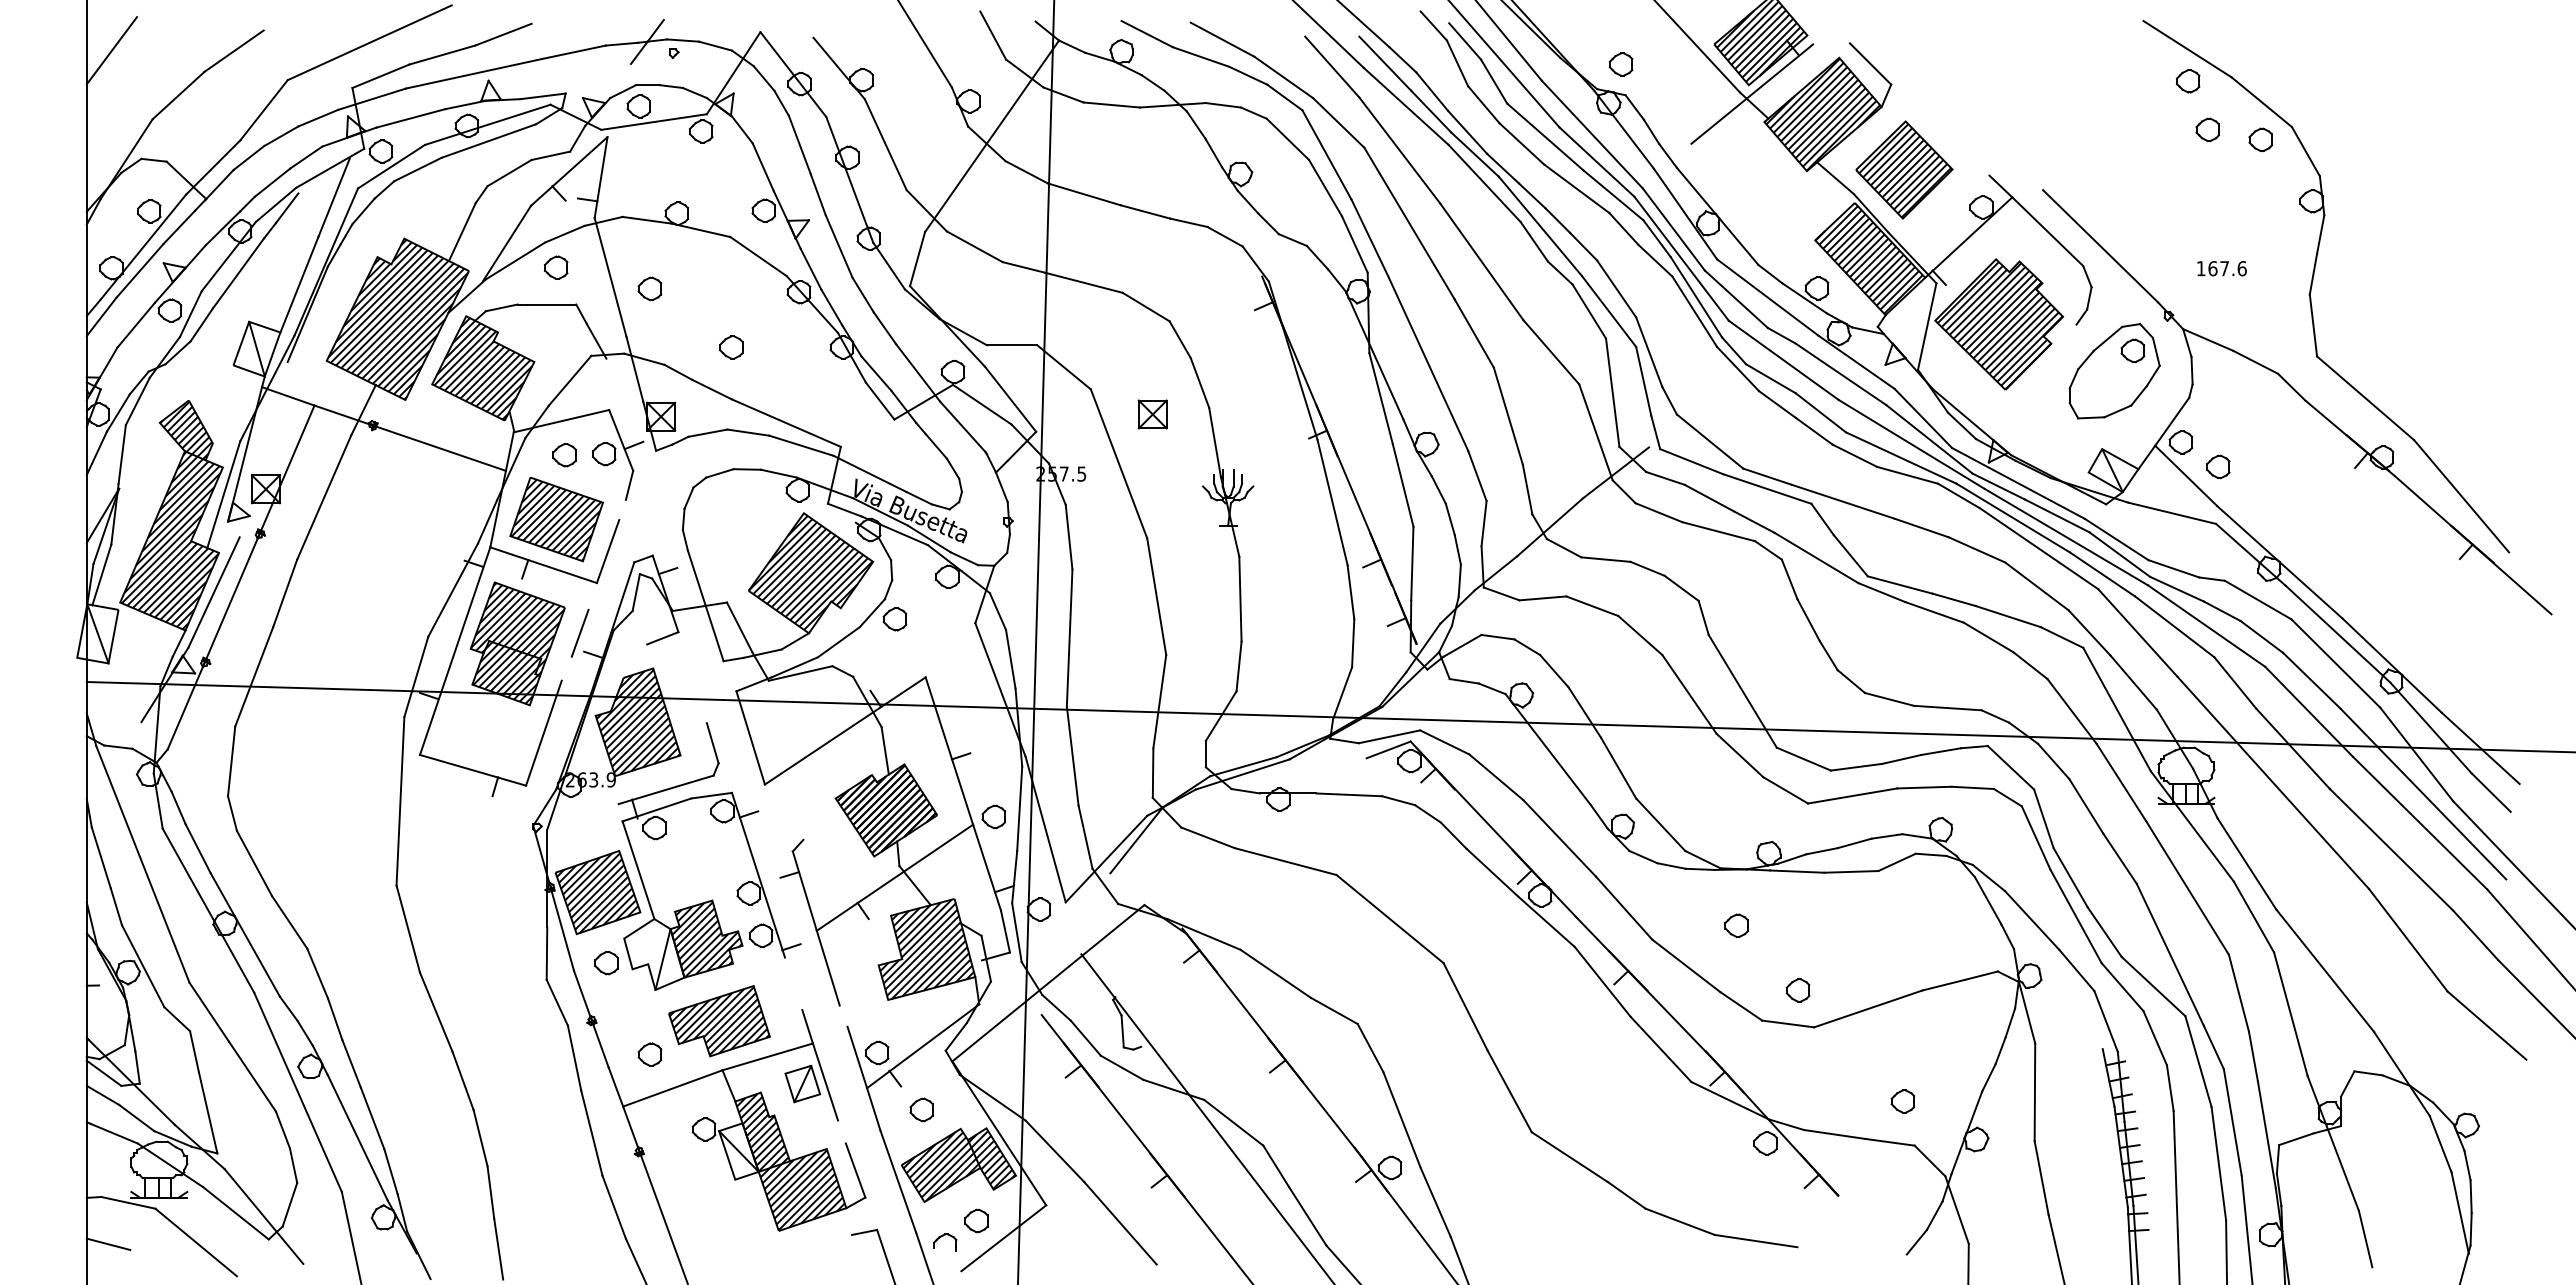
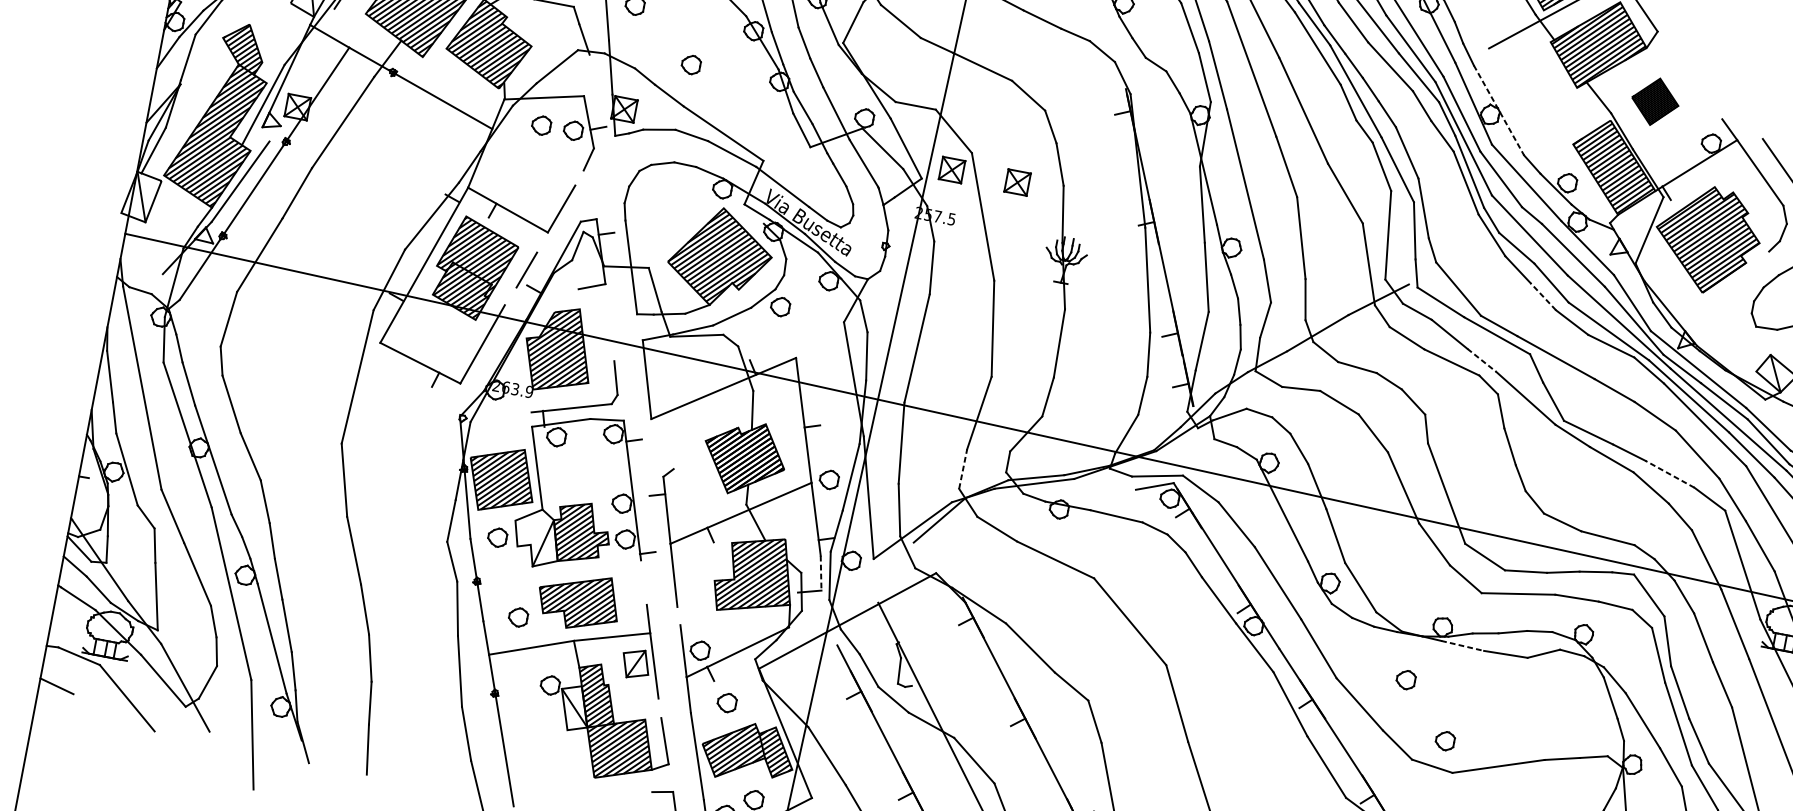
part: (1904, 169) -> (1655, 101), size x0.6
line: (1717, 216) -> (1498, 110), solid -> dashed
part: (1070, 414) -> (951, 170), added
line: (1814, 431) -> (1543, 296), solid -> dashed
part: (556, 519) -> (525, 175), removed
line: (1754, 522) -> (1481, 360), solid -> dashed
line: (2007, 616) -> (1669, 474), solid -> dashed
line: (1153, 773) -> (963, 469), solid -> dashed
line: (1797, 871) -> (1462, 645), solid -> dashed
line: (1005, 932) -> (820, 573), solid -> dashed

